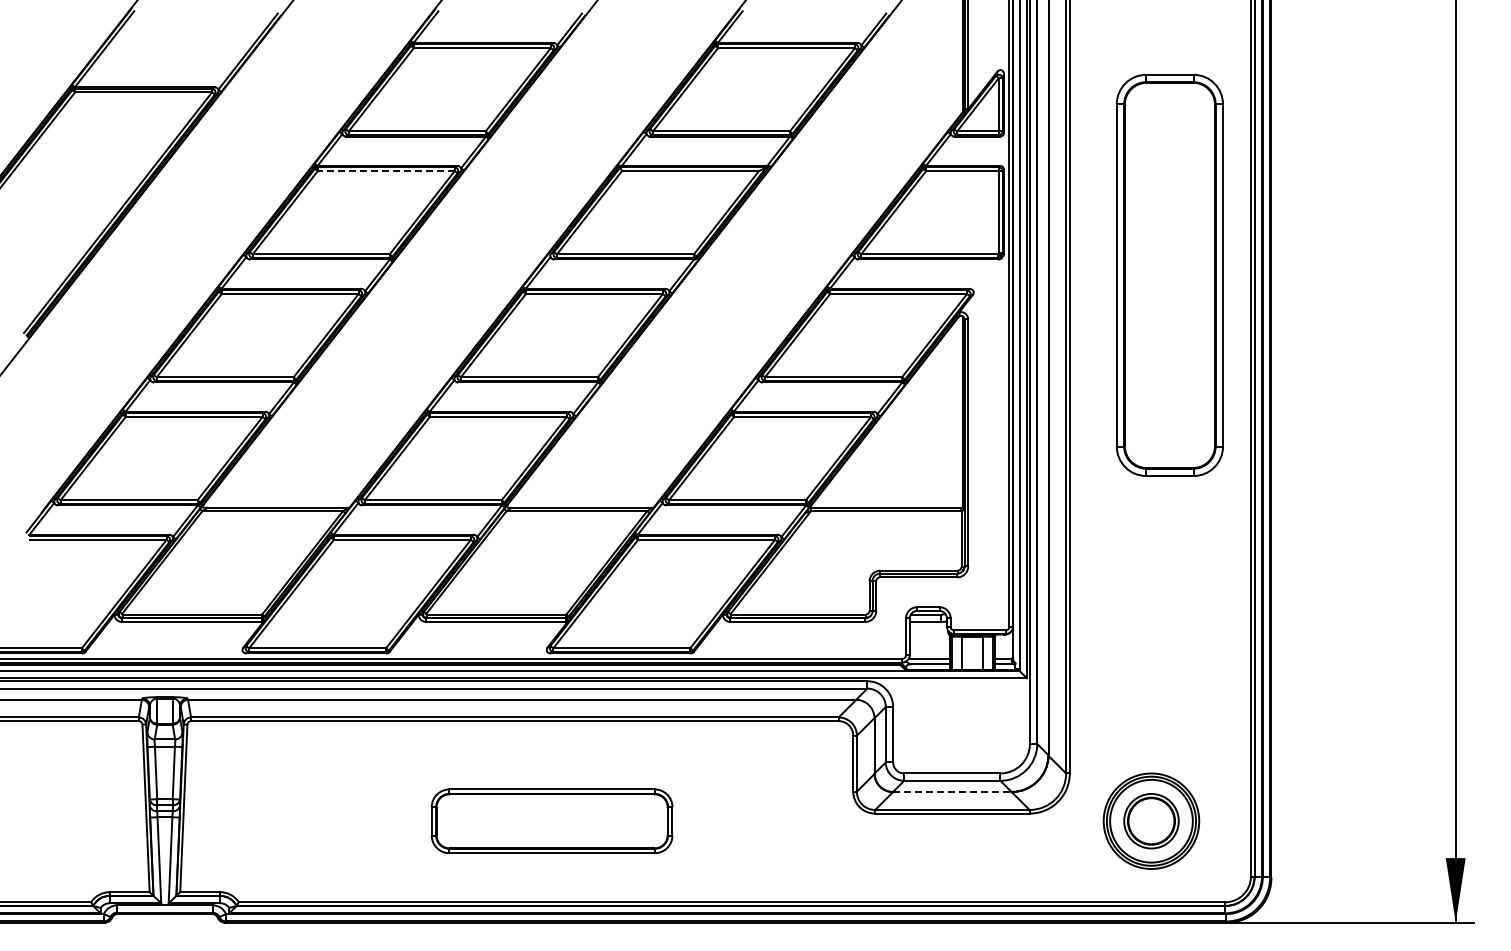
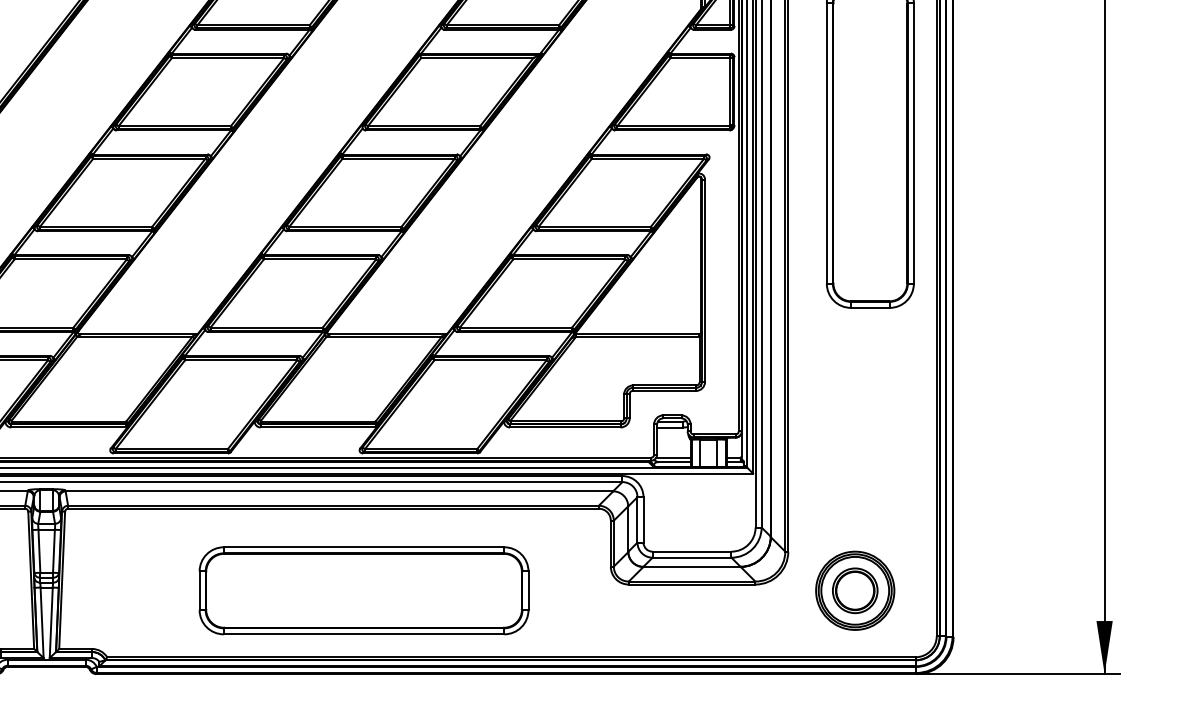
line: (385, 171) -> (227, 58), dashed -> solid
line: (952, 791) -> (692, 566), dashed -> solid
part: (551, 821) -> (363, 591), size x1.67

